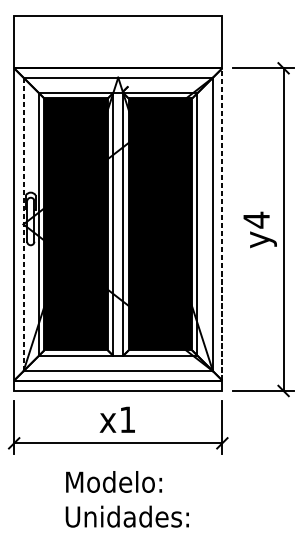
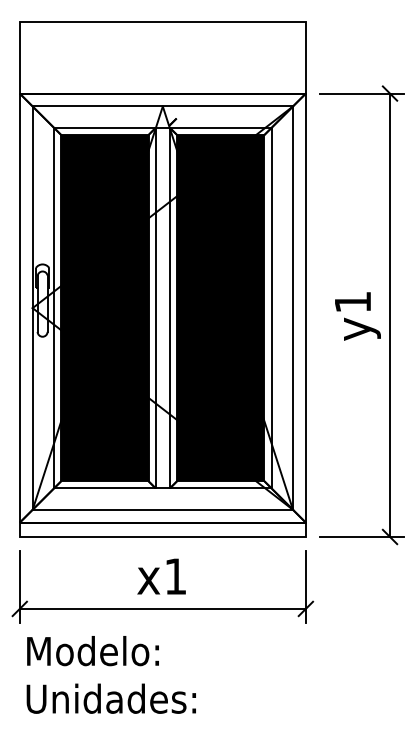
text: (256, 220) -> (352, 302), y4 -> y1
line: (23, 224) -> (32, 308), dashed -> solid
line: (222, 224) -> (305, 308), dashed -> solid
text: (126, 499) -> (110, 674), moved

